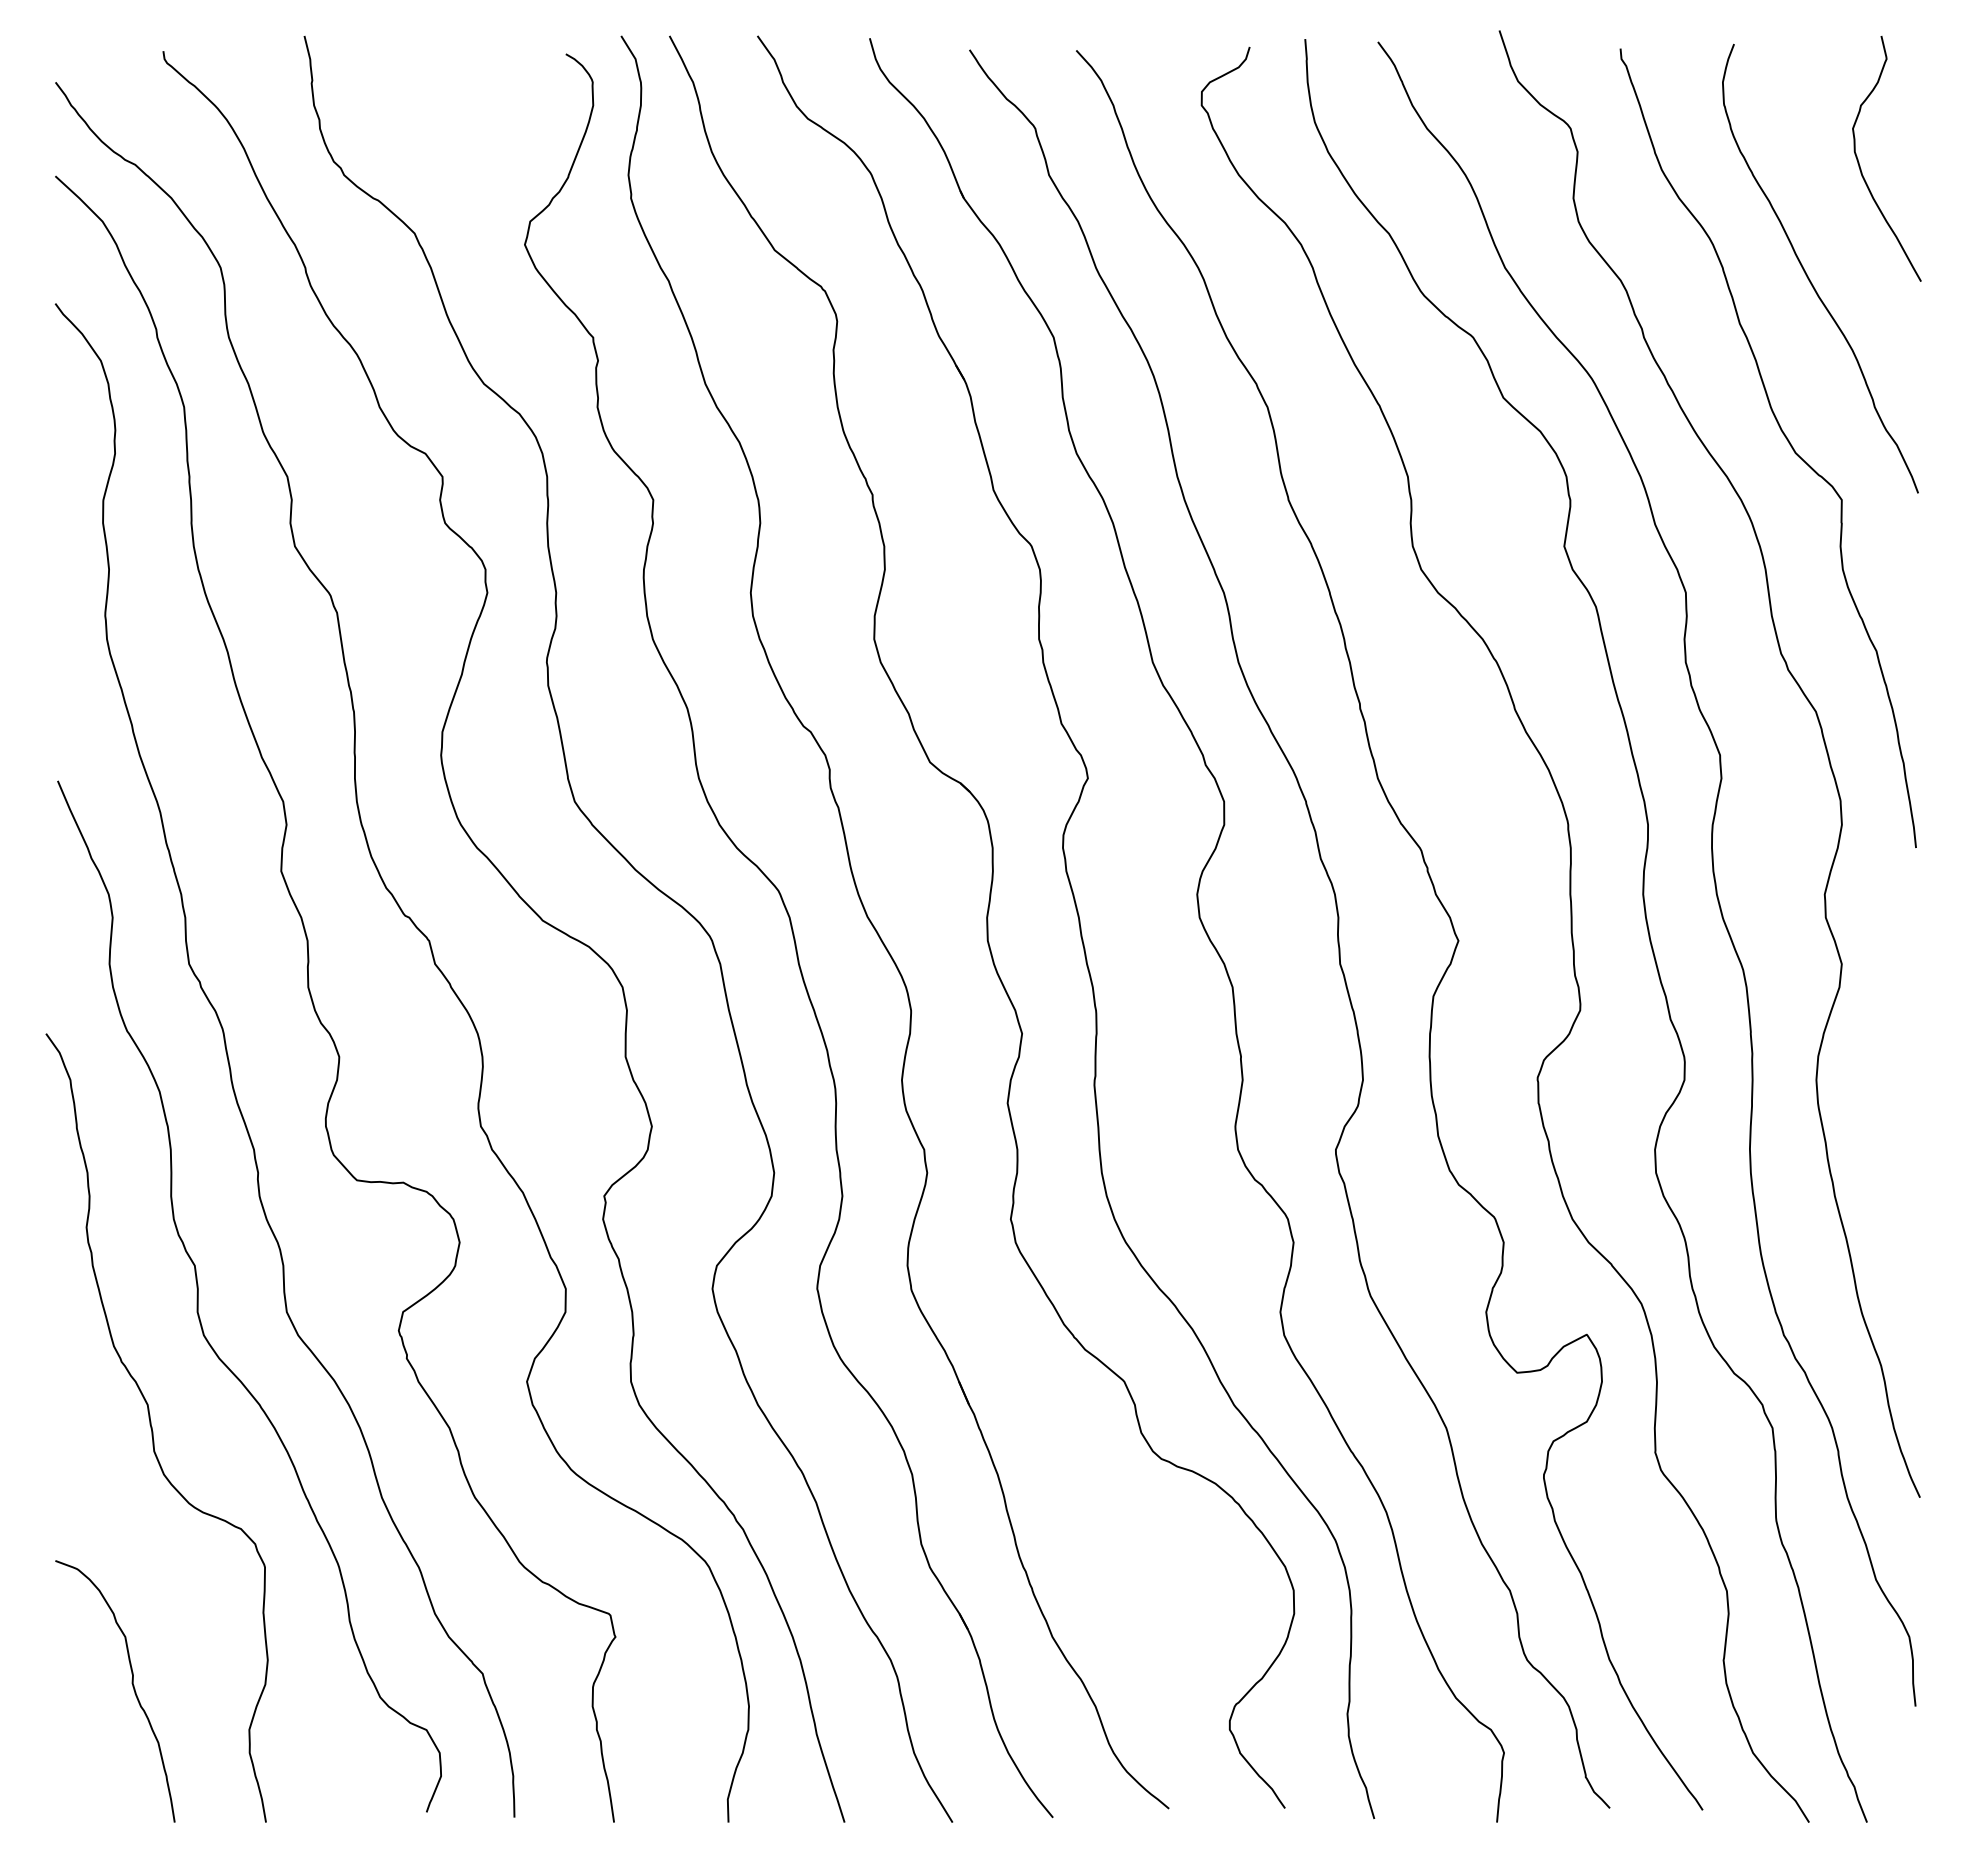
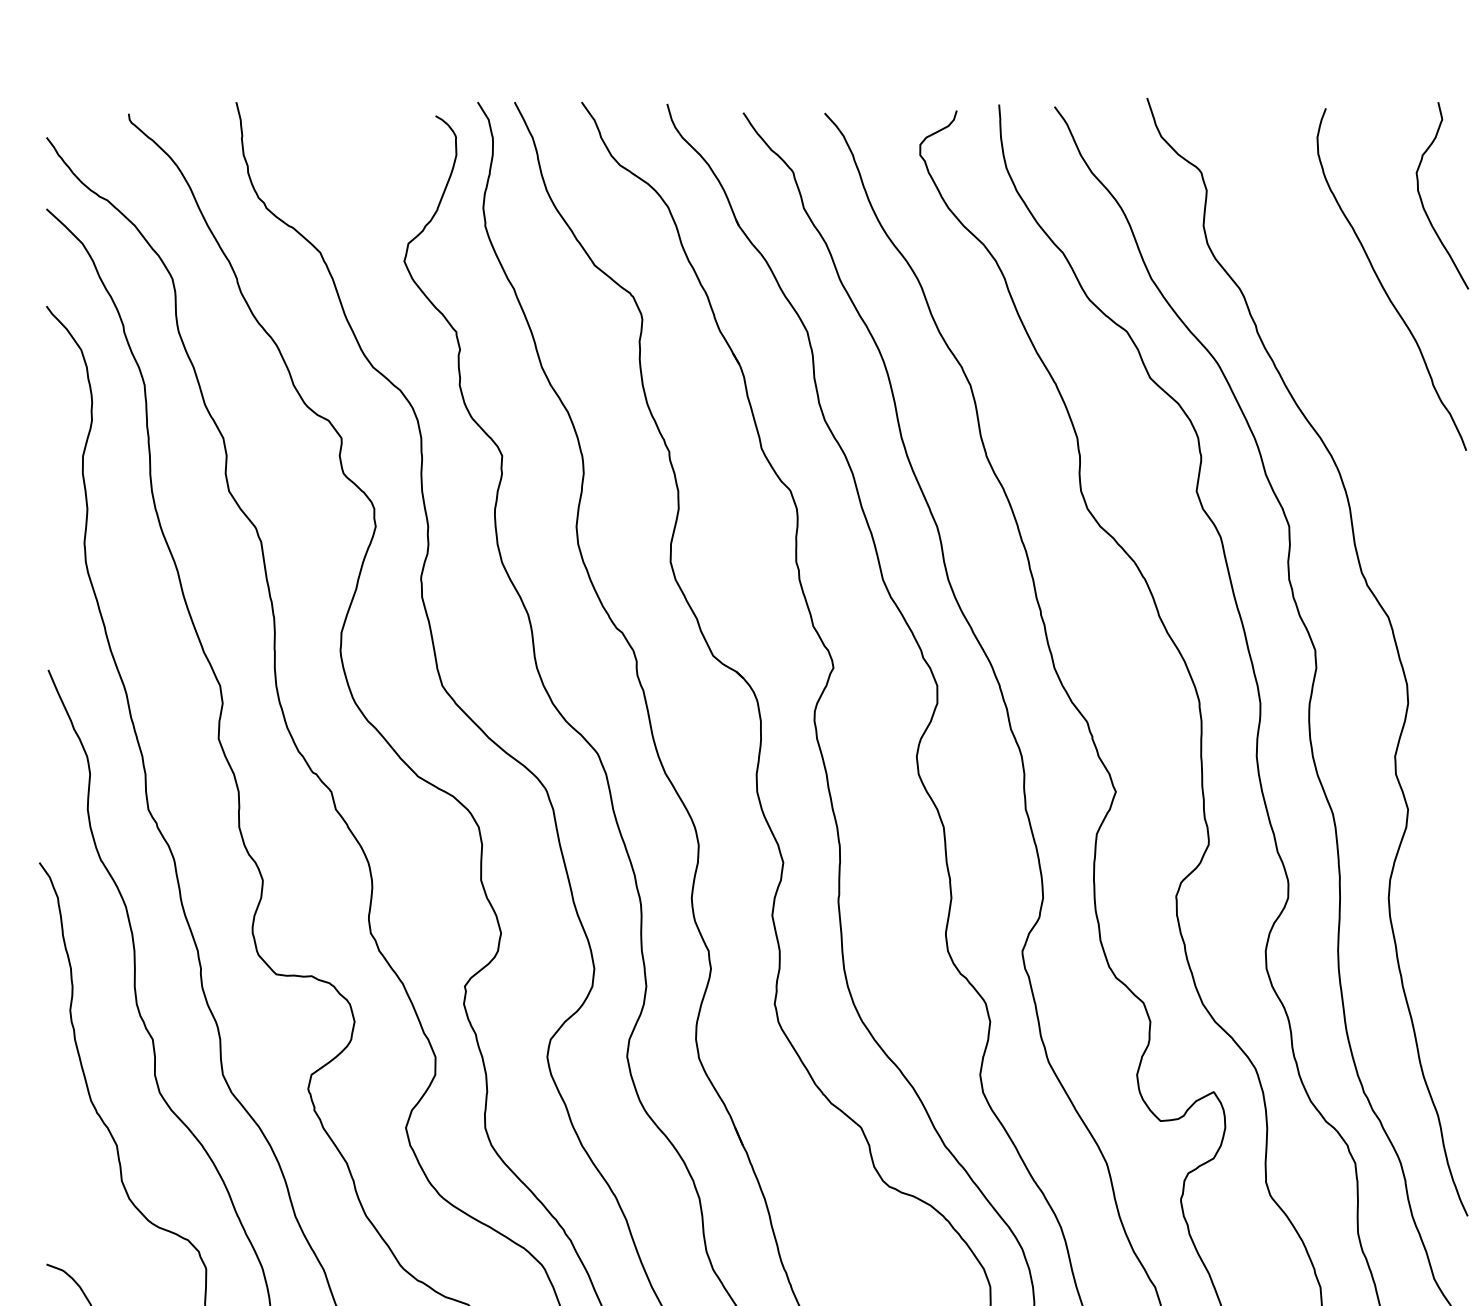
curve: (1783, 435) -> (1363, 406), removed

